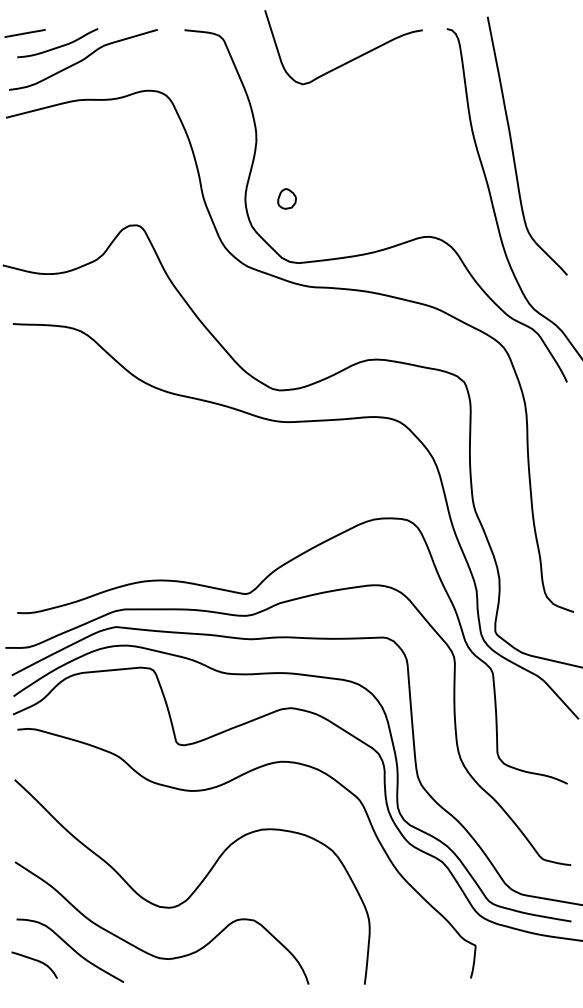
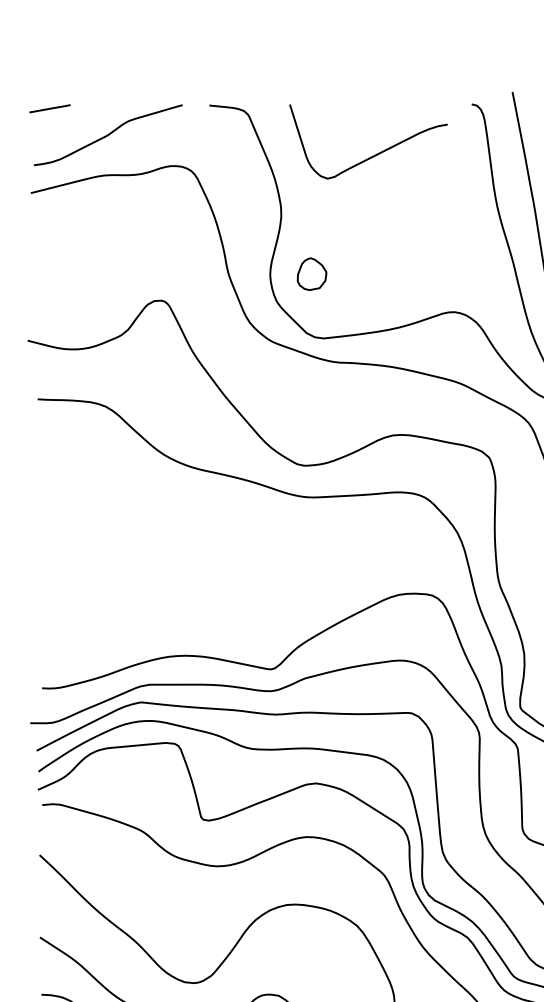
curve: (57, 46) -> (82, 121), removed
curve: (349, 60) -> (374, 154), moved
part: (286, 198) -> (311, 273), size x1.6

